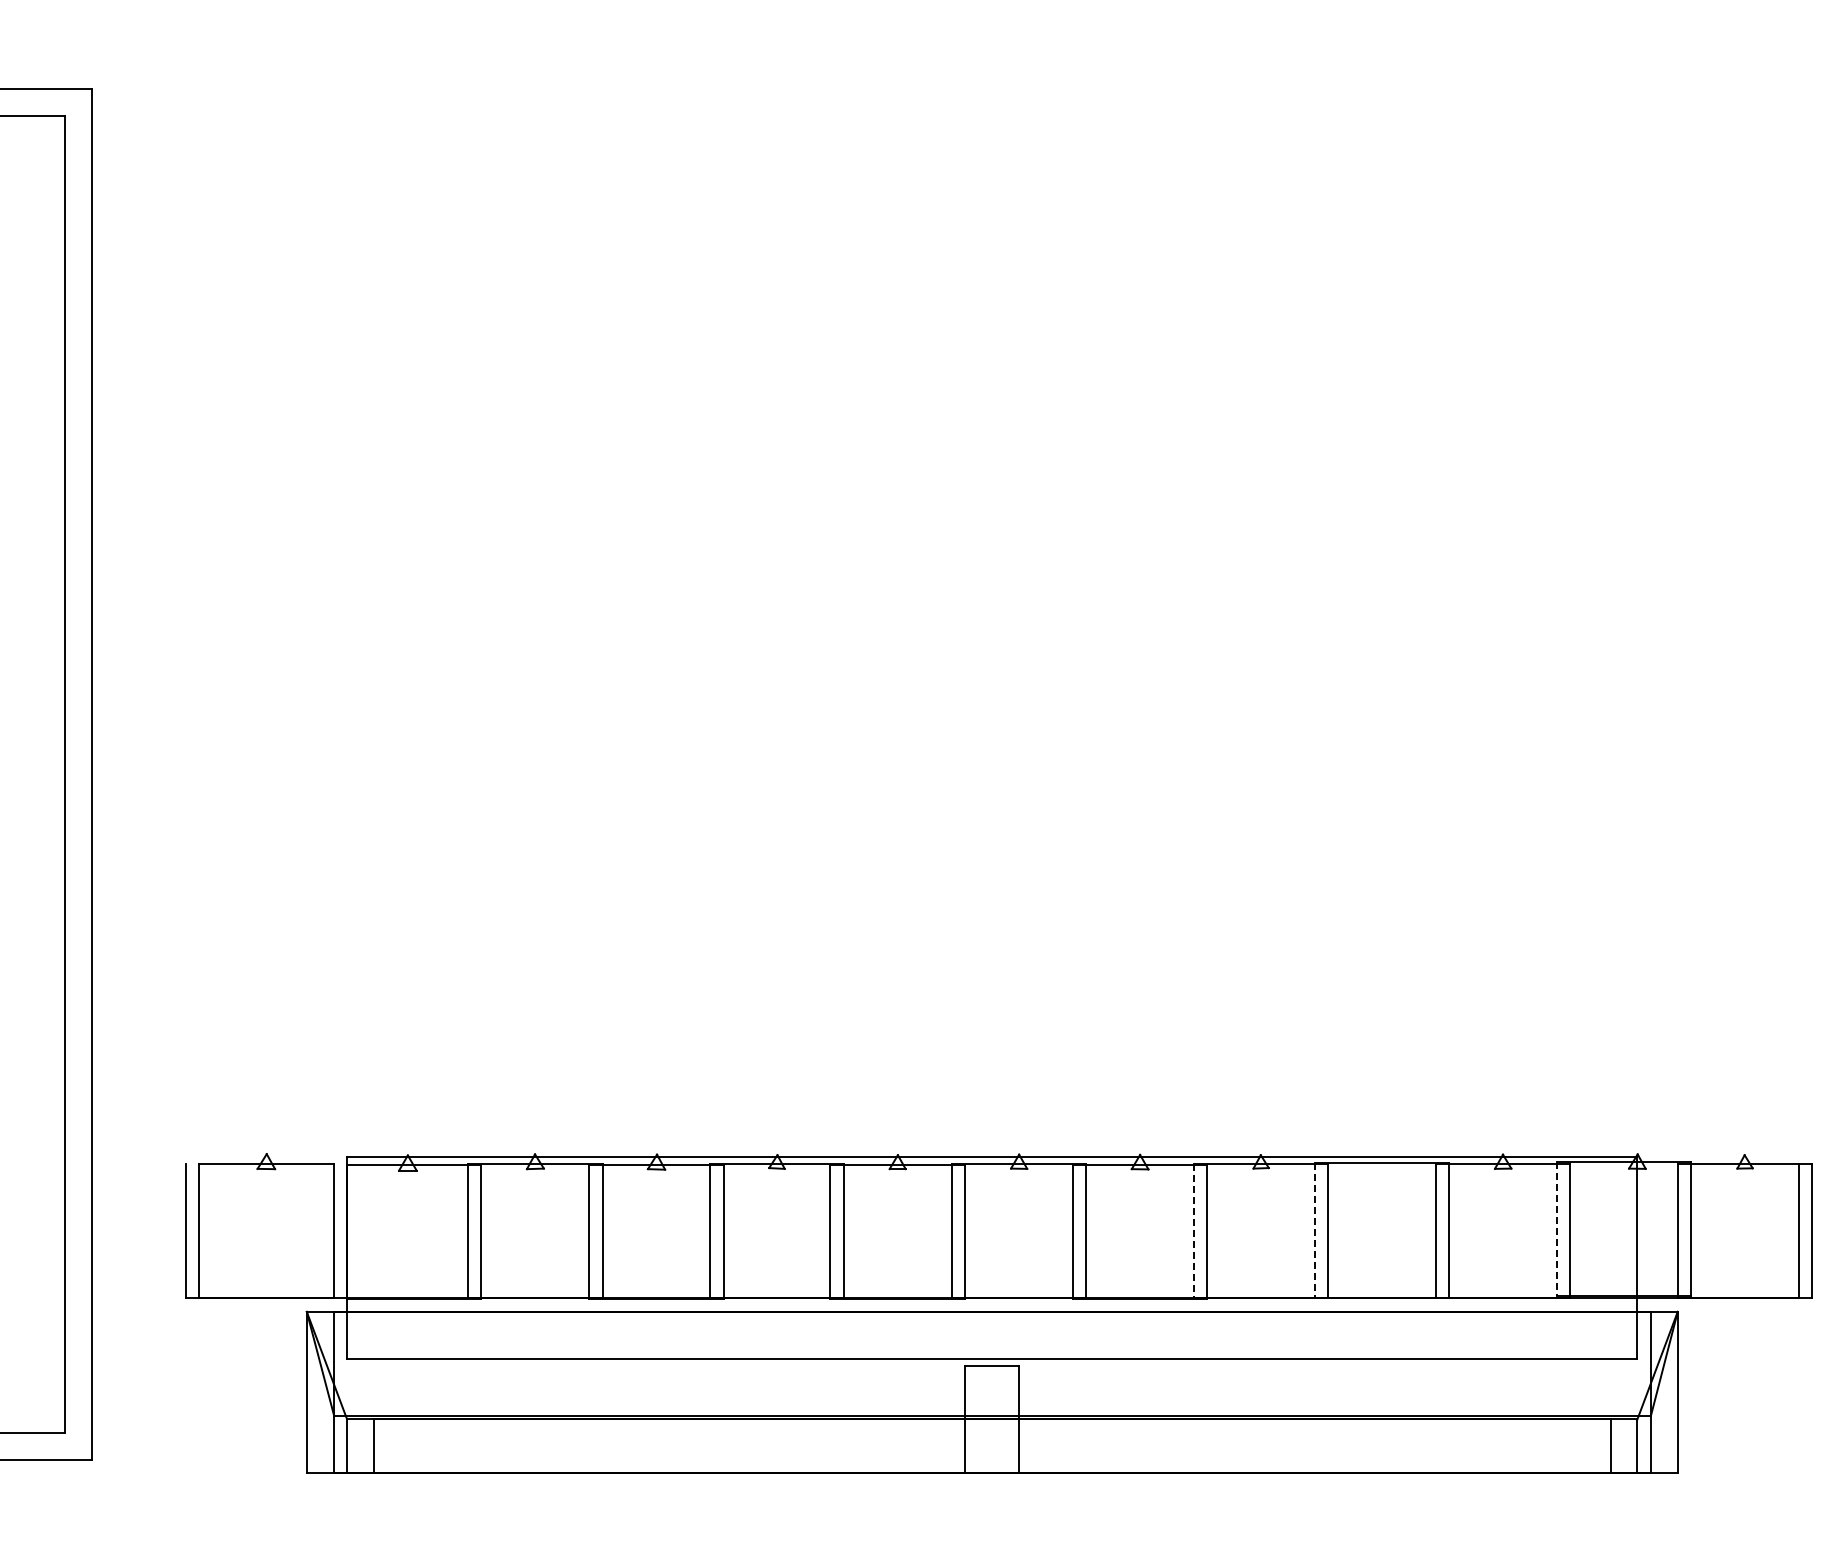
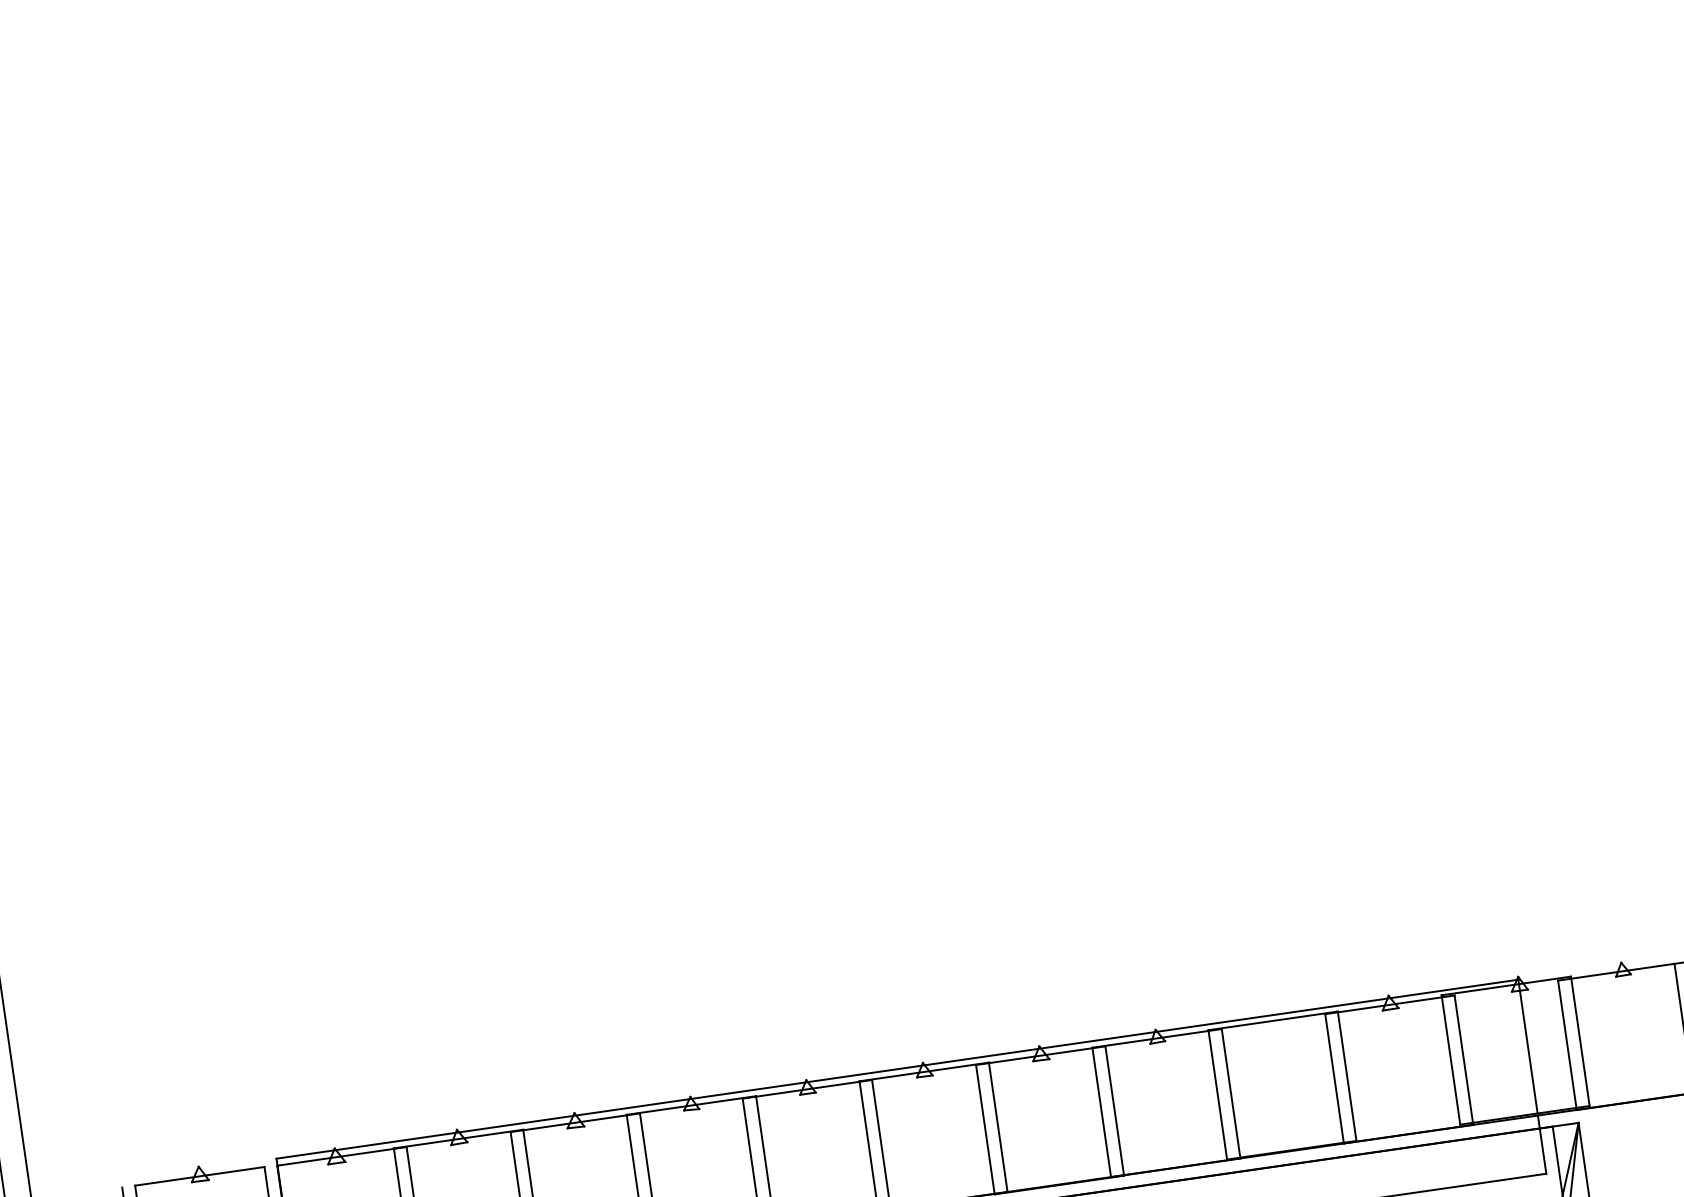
line: (1557, 1229) -> (1451, 1060), dashed -> solid
line: (1314, 1230) -> (1217, 1094), dashed -> solid
line: (1193, 1231) -> (1101, 1112), dashed -> solid

